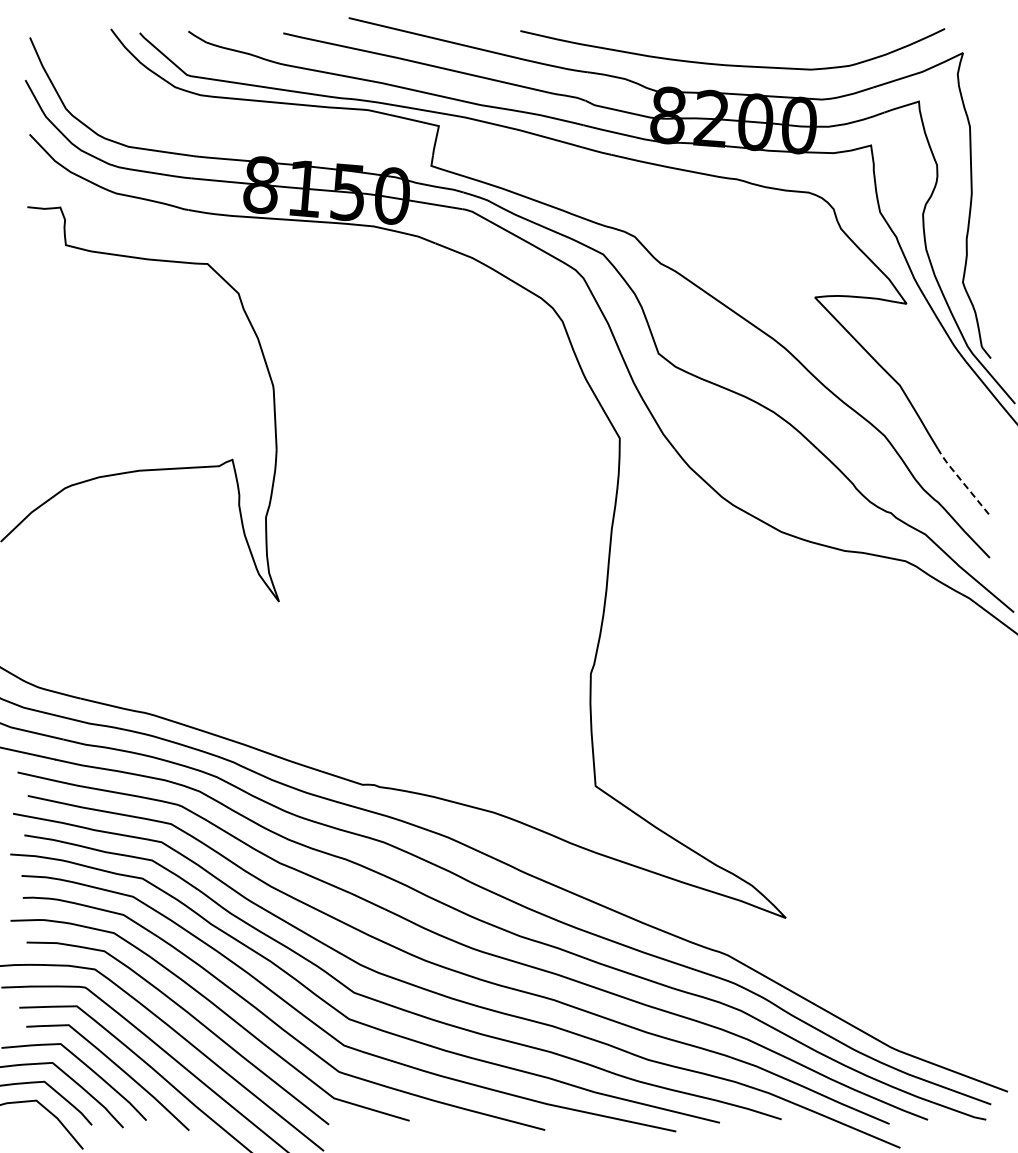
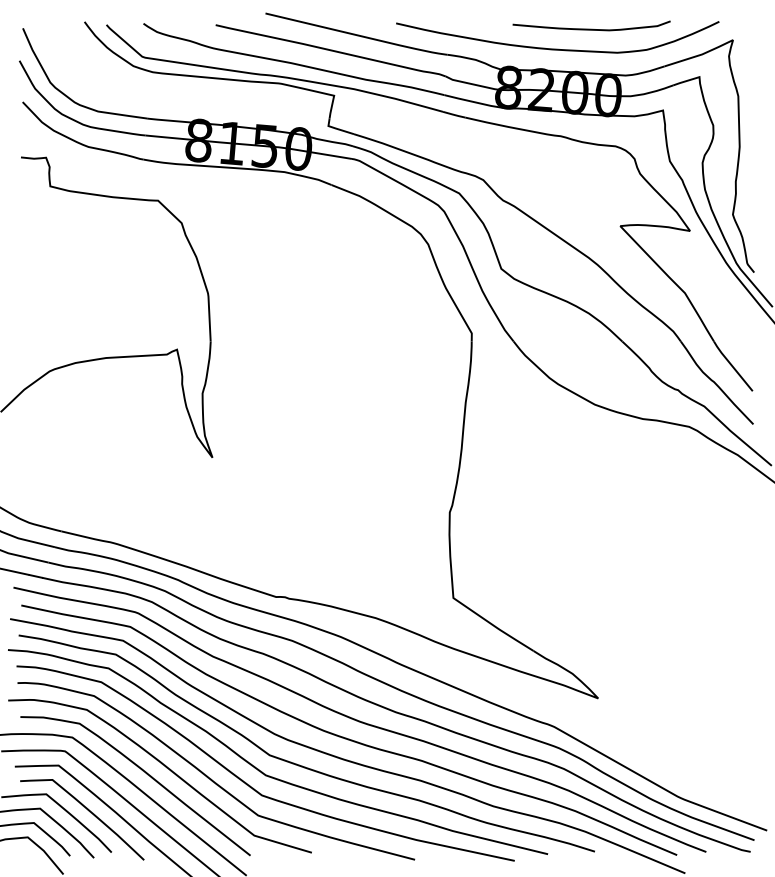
curve: (777, 38) -> (591, 29), added
line: (961, 481) -> (731, 366), dashed -> solid

